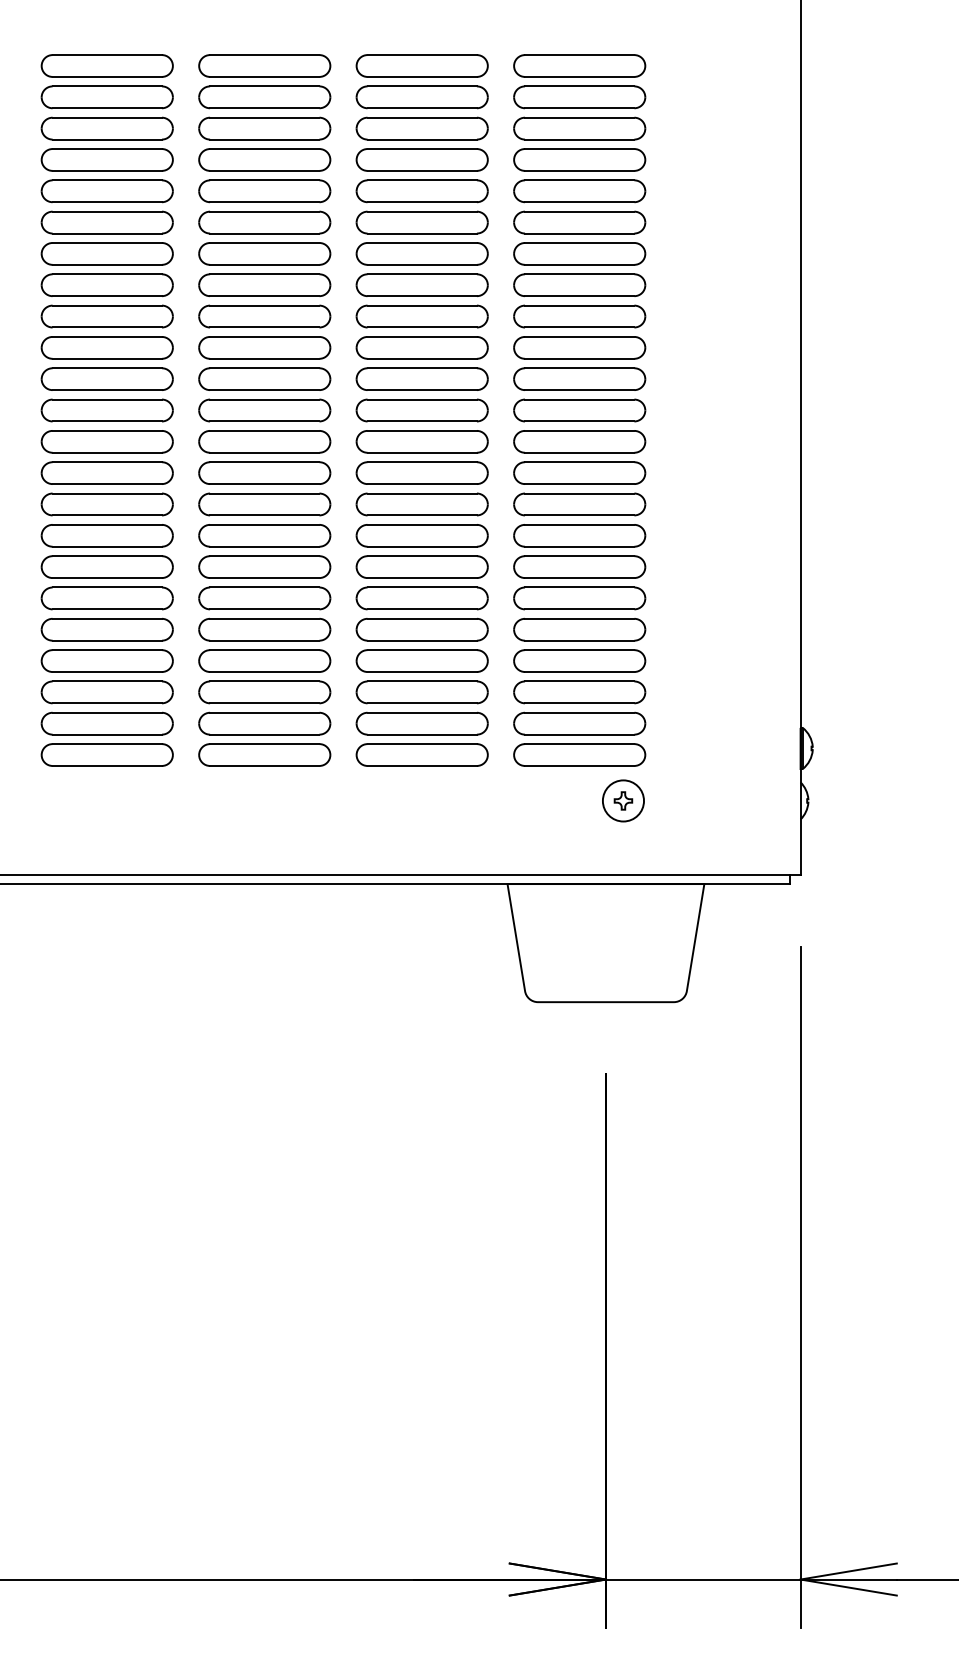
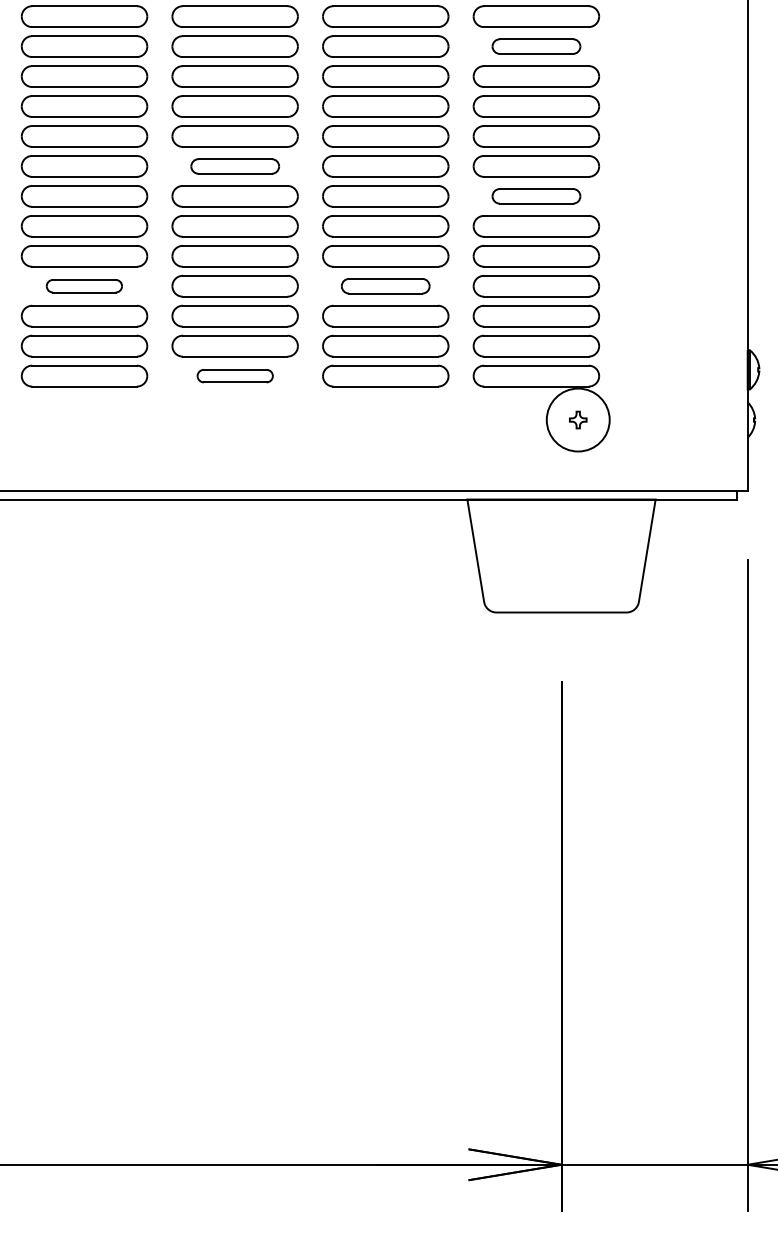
part: (579, 410) -> (536, 46), size x0.7
part: (264, 535) -> (234, 166), size x0.7
part: (579, 566) -> (536, 195), size x0.7
part: (106, 660) -> (83, 285), size x0.6
part: (421, 660) -> (385, 285), size x0.7
part: (264, 754) -> (234, 375), size x0.6
circle: (623, 800) -> (578, 419), size x1.6

